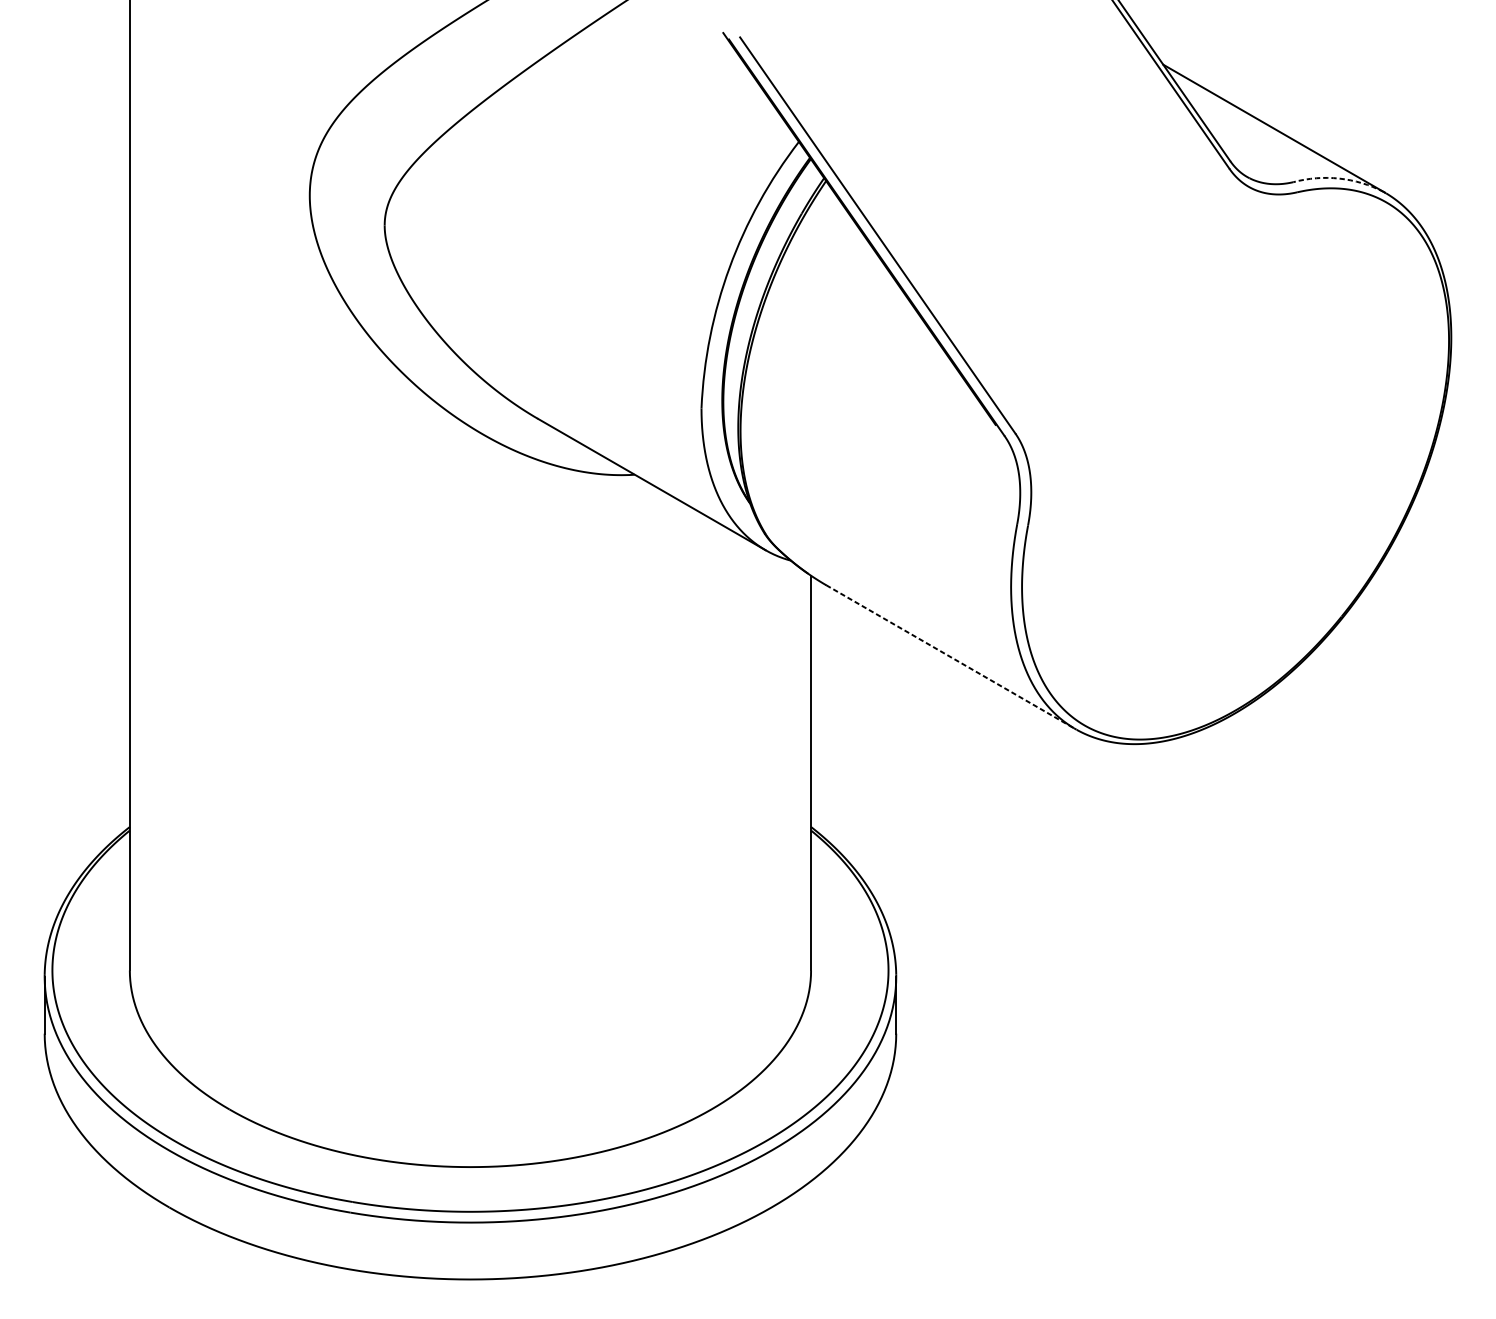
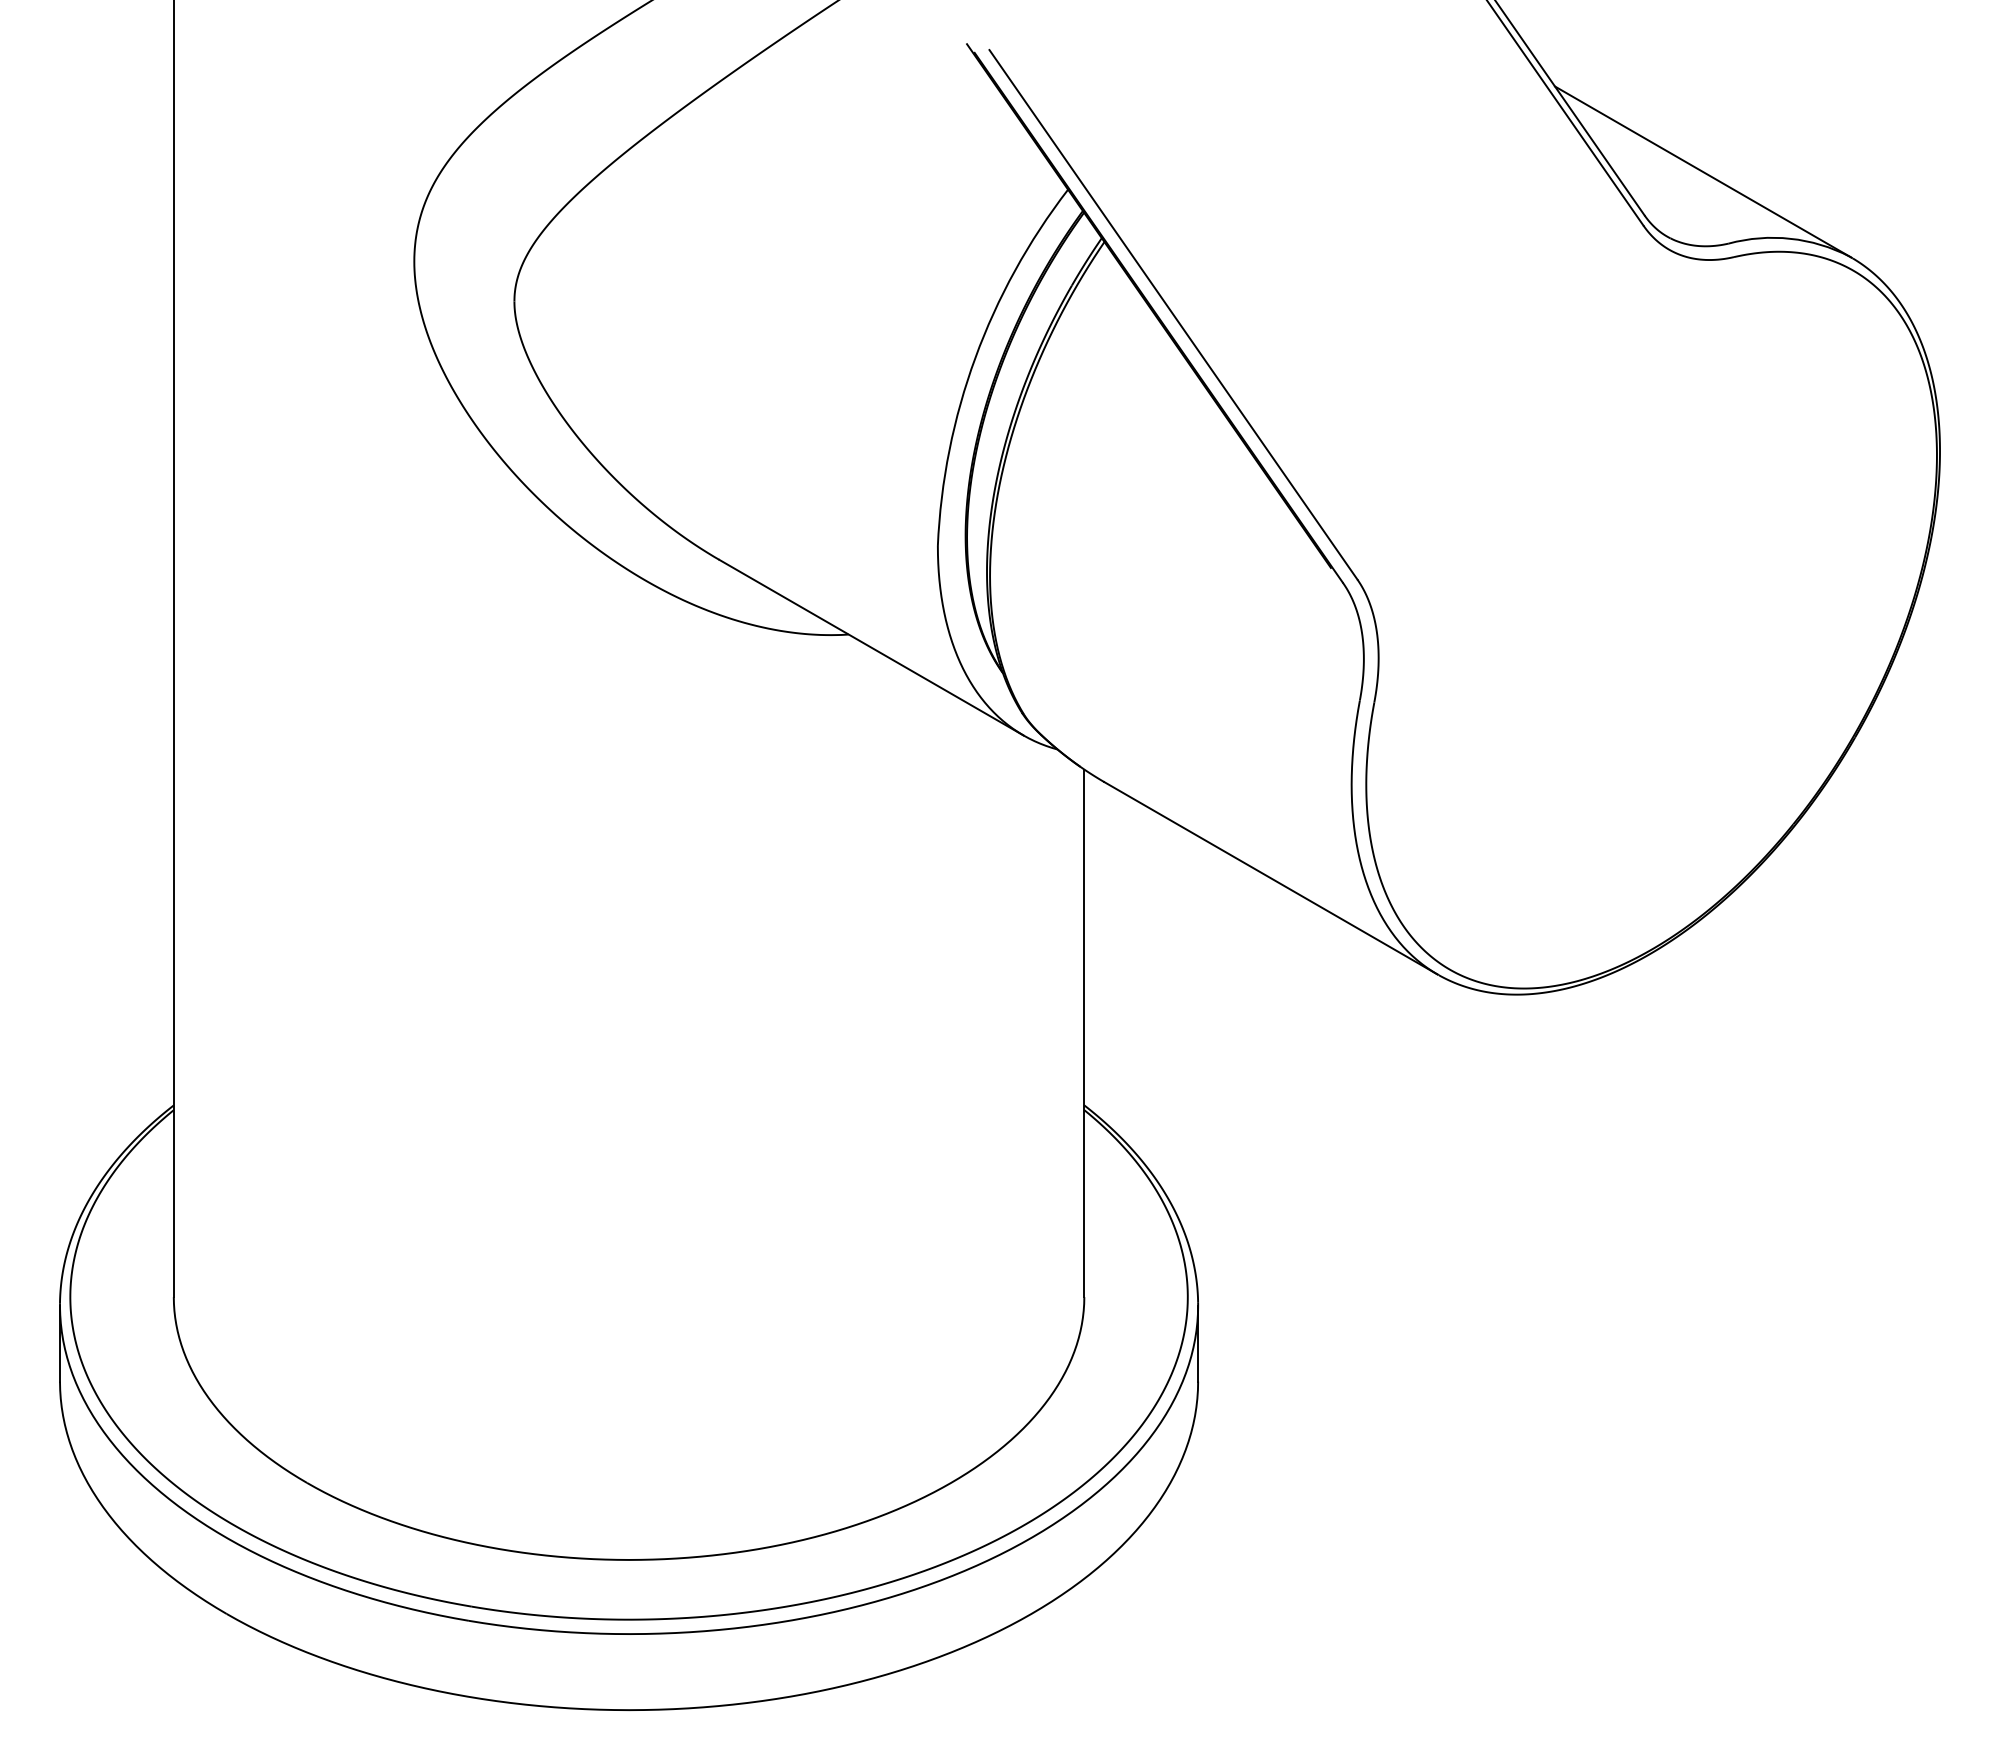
arc: (1339, 178) -> (1790, 238), dashed -> solid
line: (951, 657) -> (1271, 878), dashed -> solid

